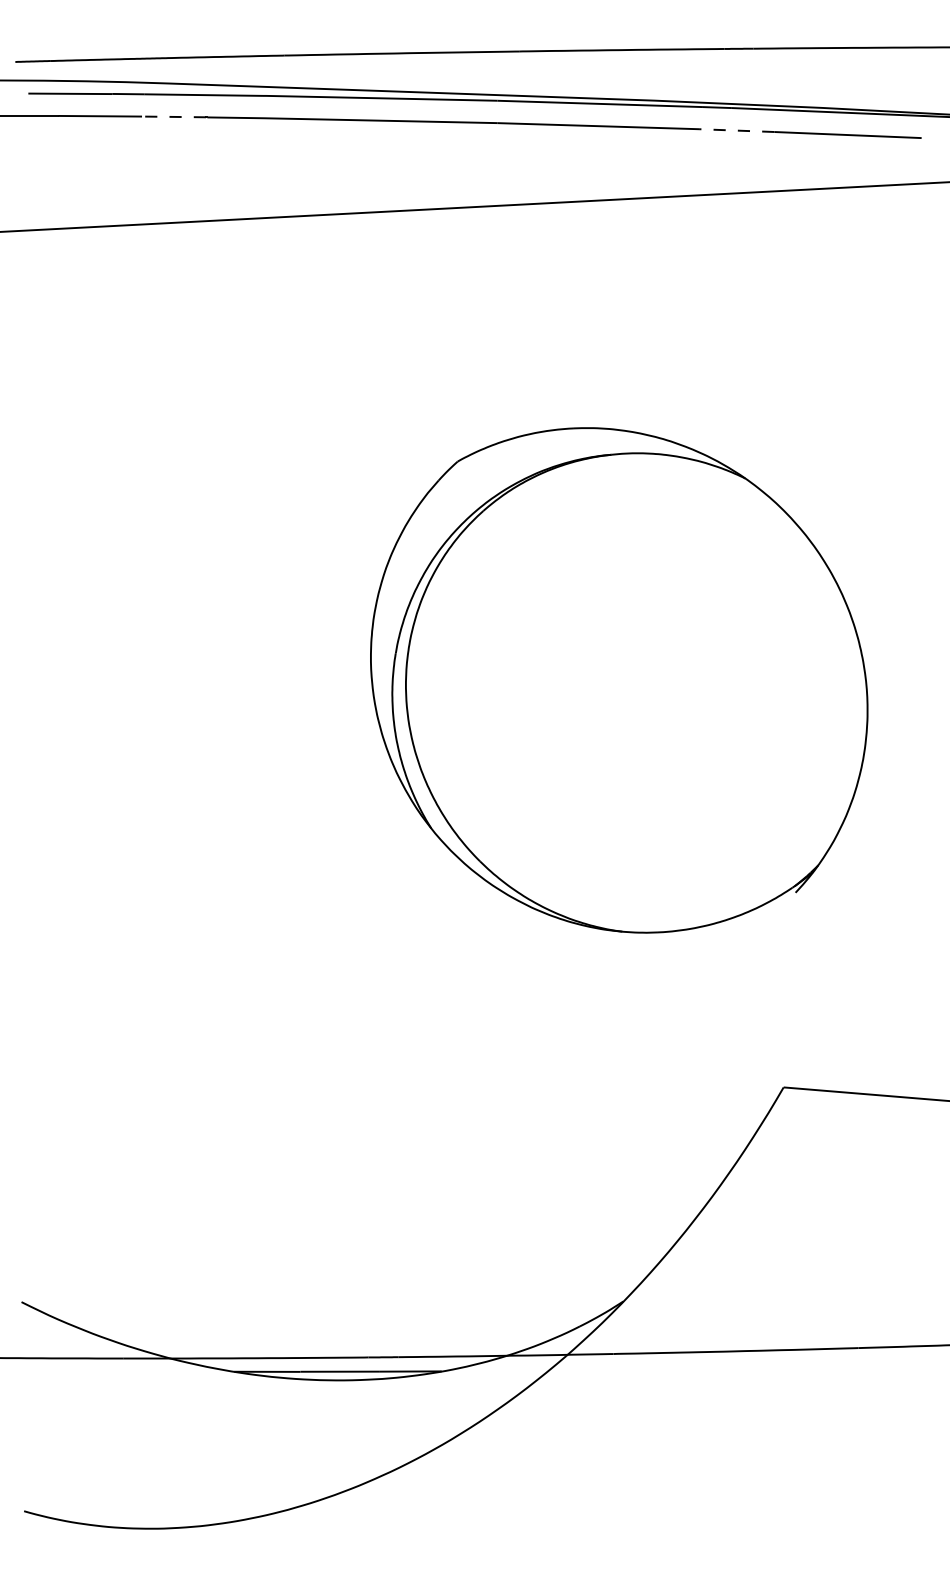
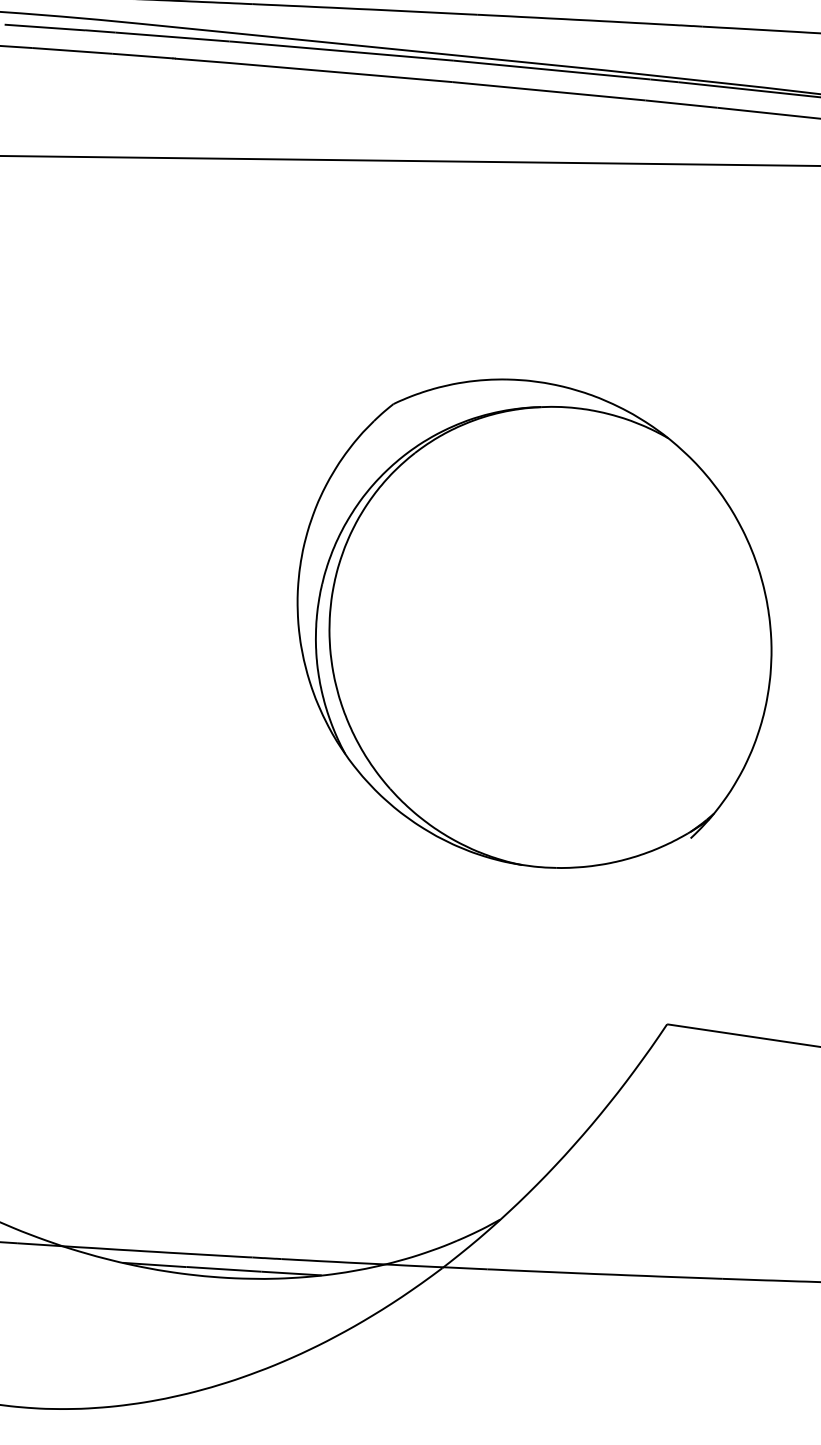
line: (173, 116) -> (142, 55), dashed -> solid
line: (736, 130) -> (681, 103), dashed -> solid

